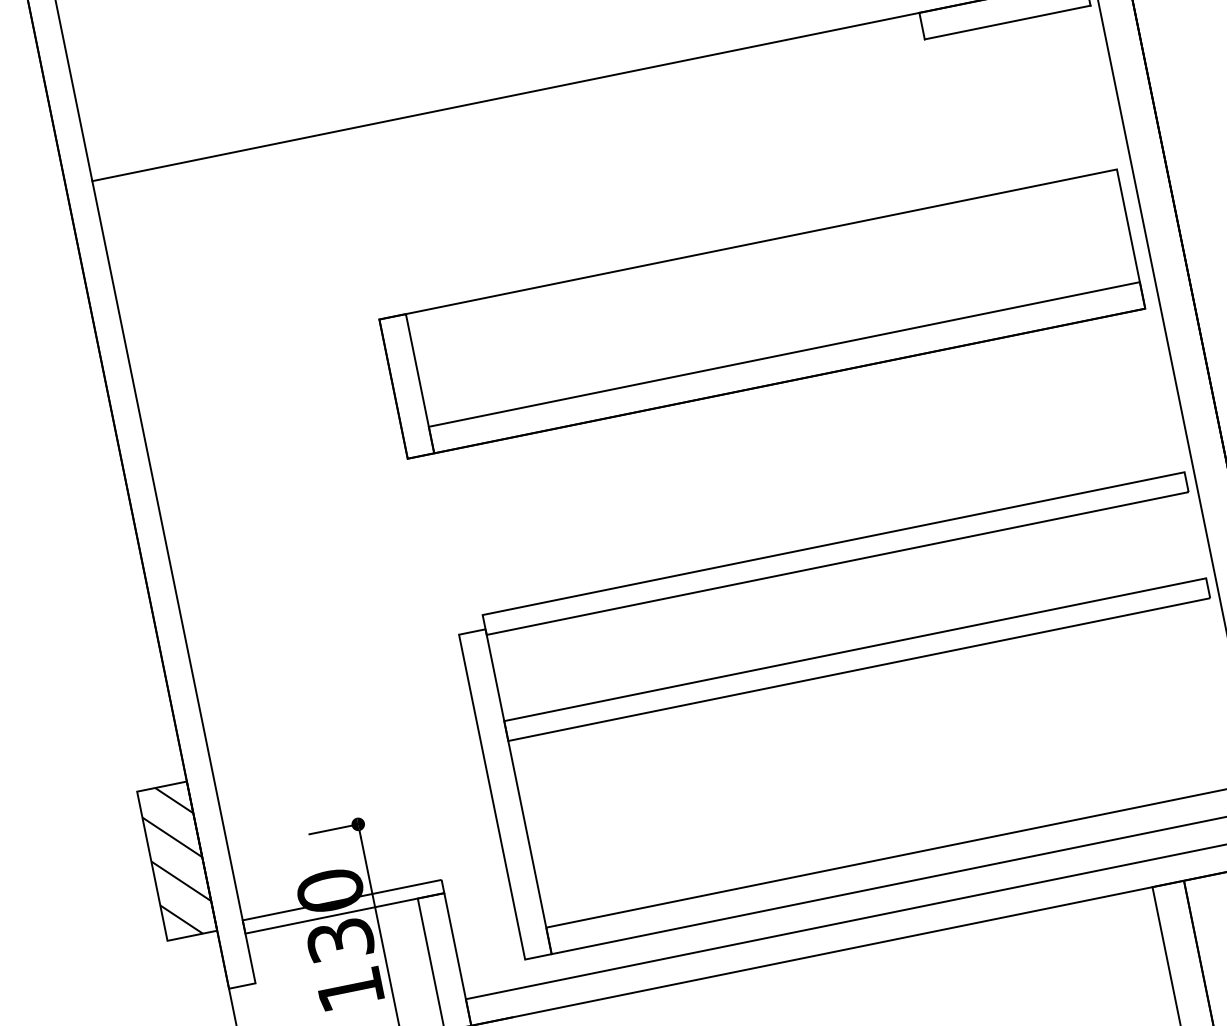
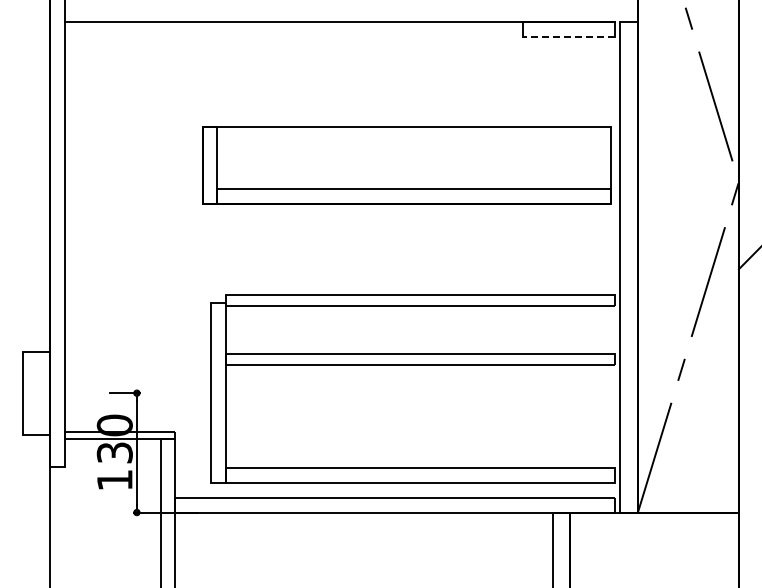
line: (1008, 23) -> (569, 37), solid -> dashed
hatch: (176, 859) -> (36, 392), removed

